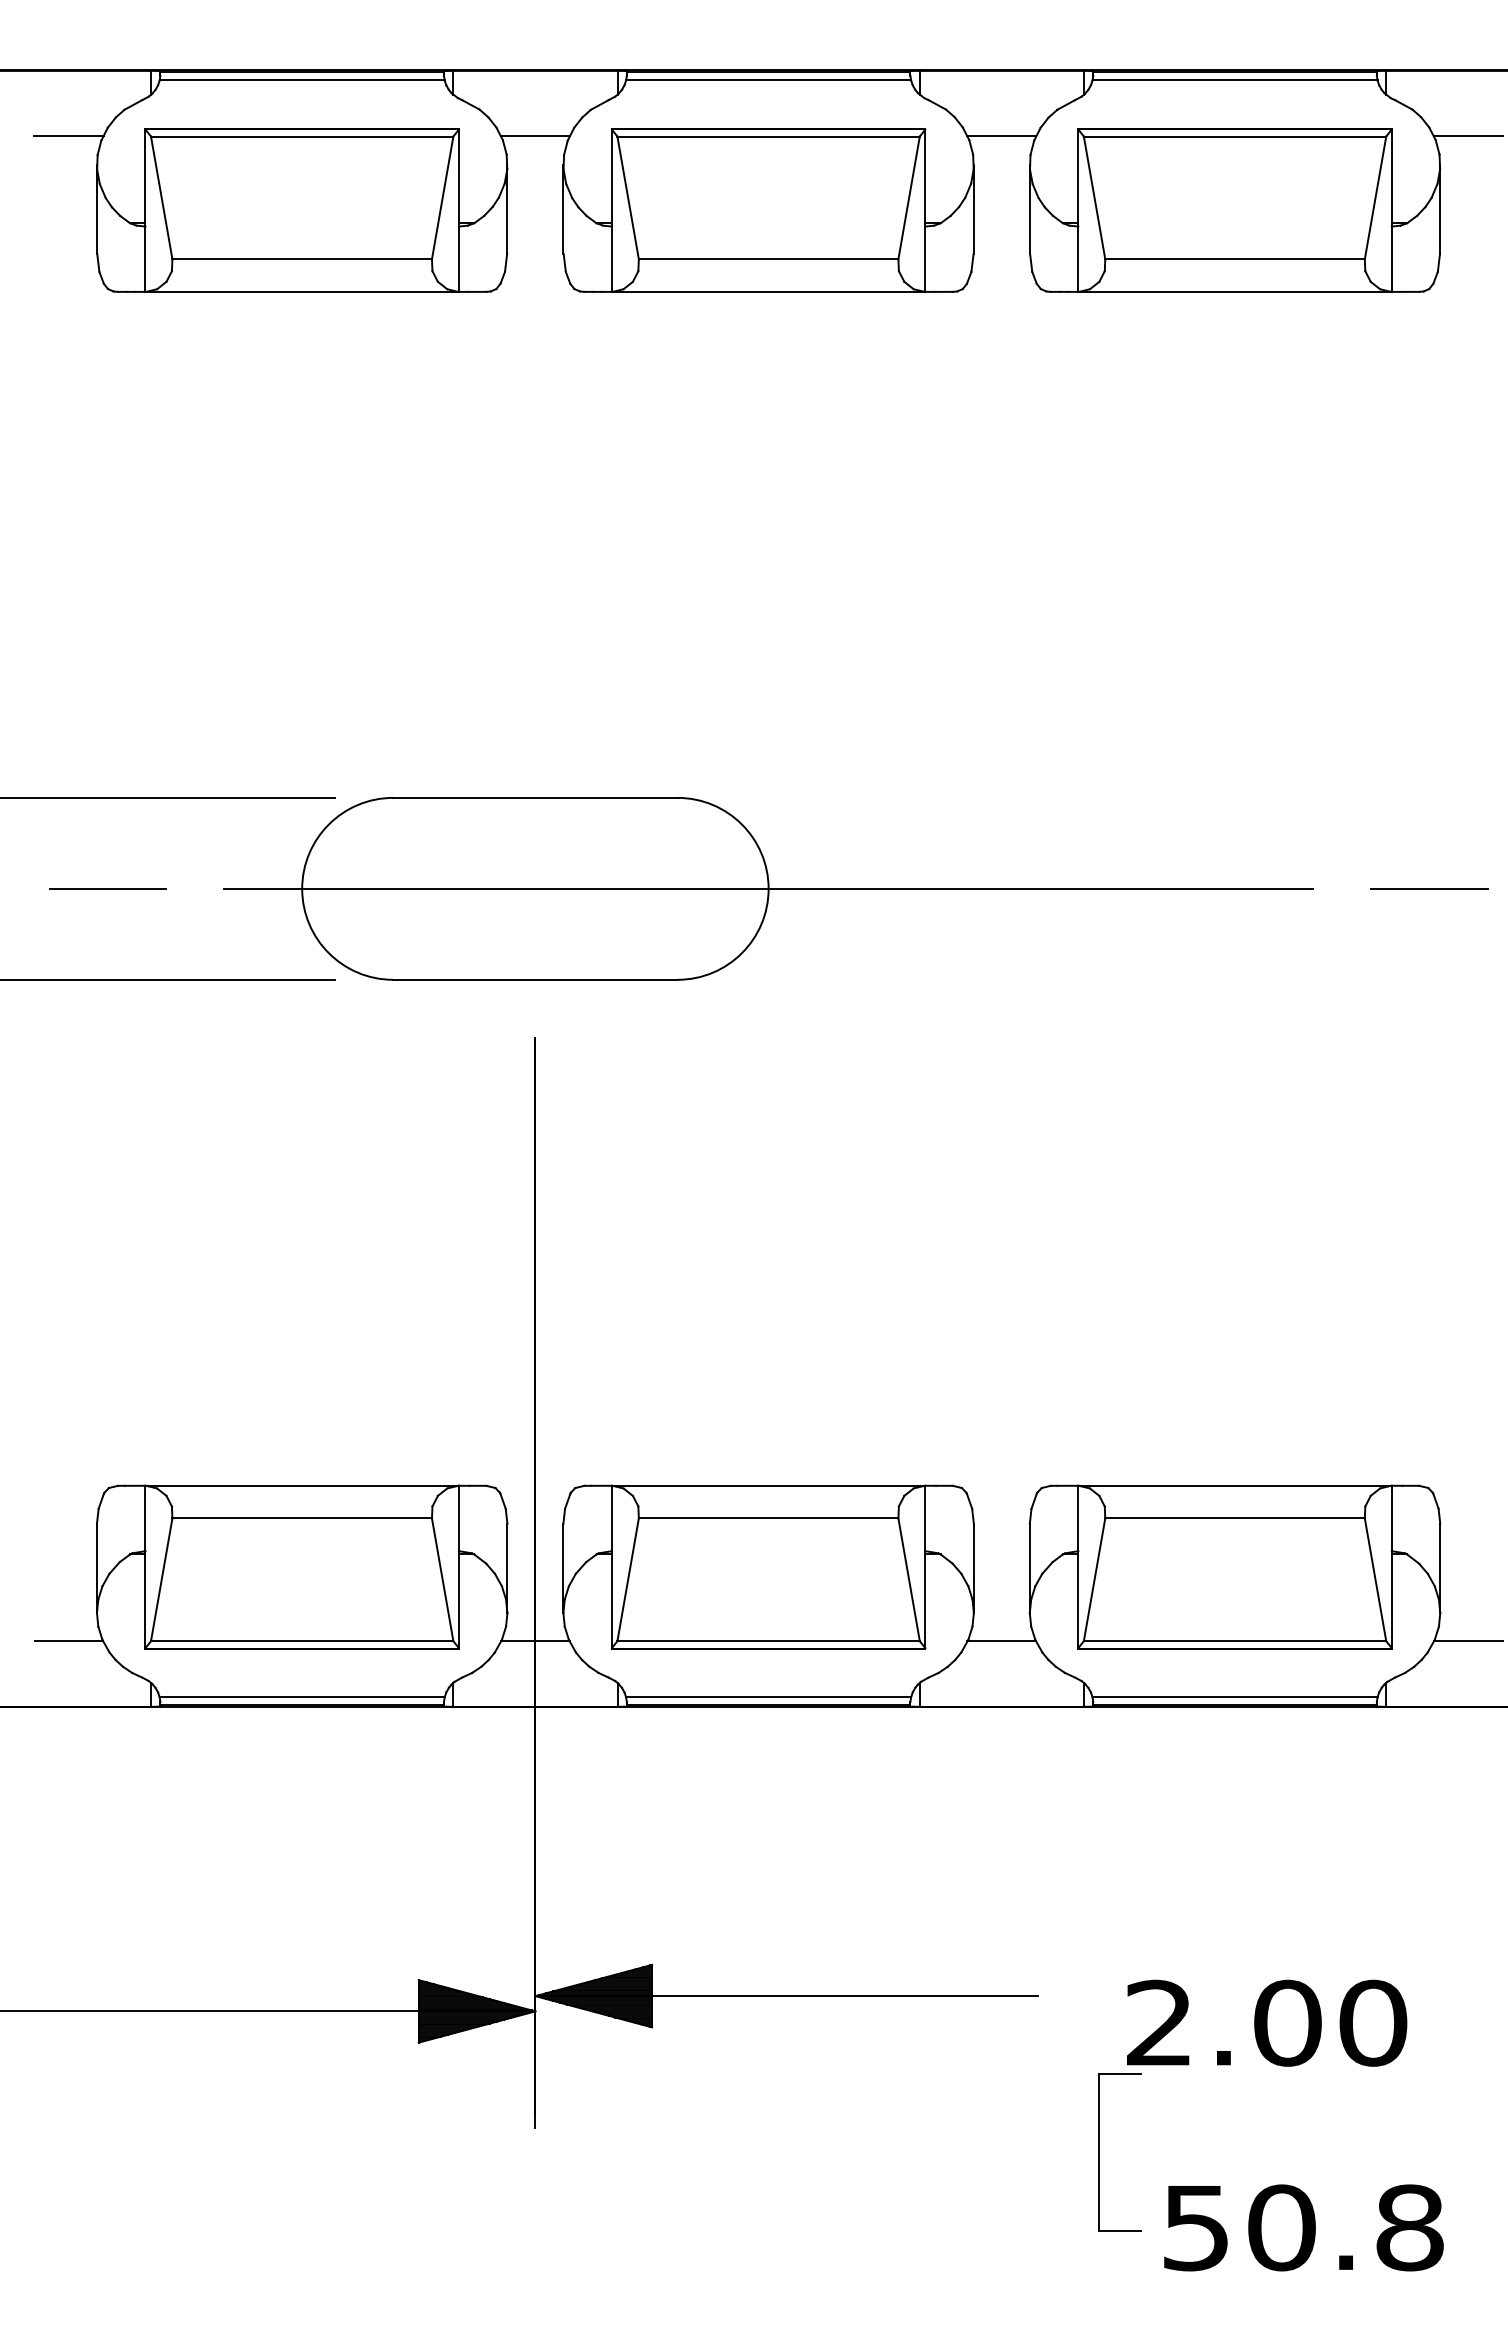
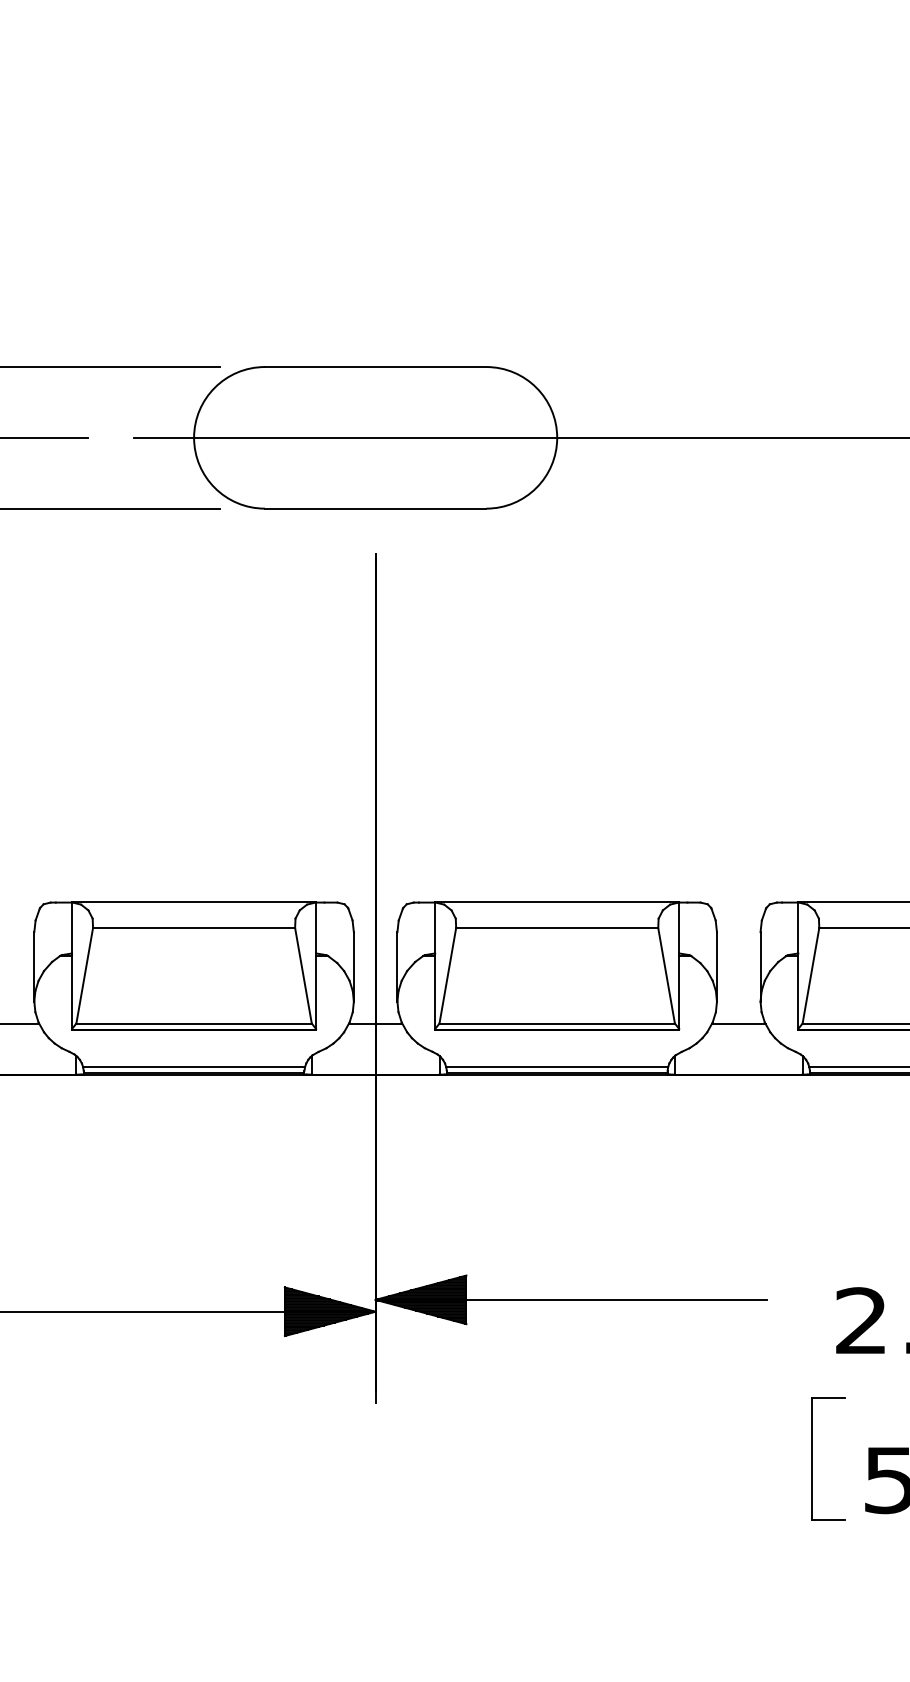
part: (1099, 2152) -> (812, 1458), moved

